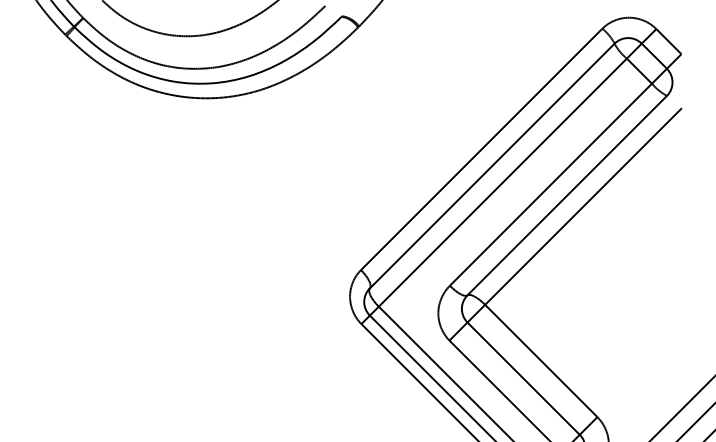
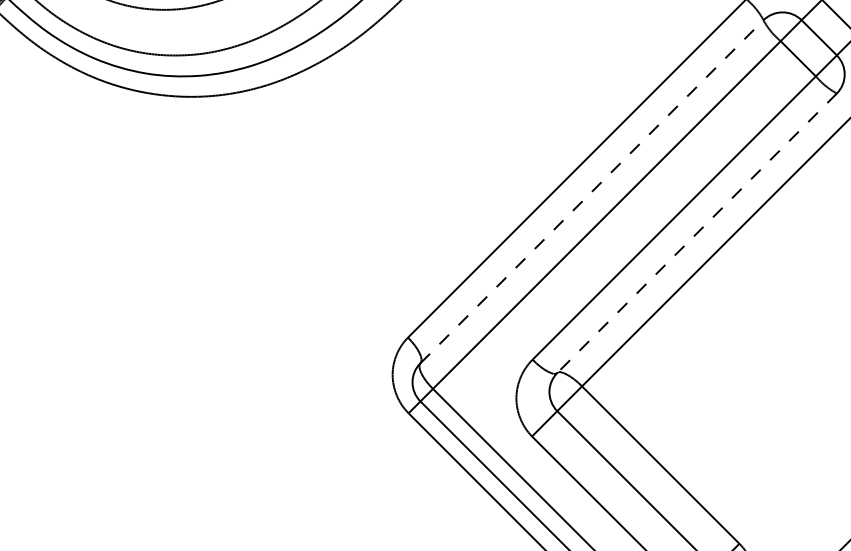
line: (492, 165) -> (592, 191), solid -> dashed
line: (566, 195) -> (696, 233), solid -> dashed

